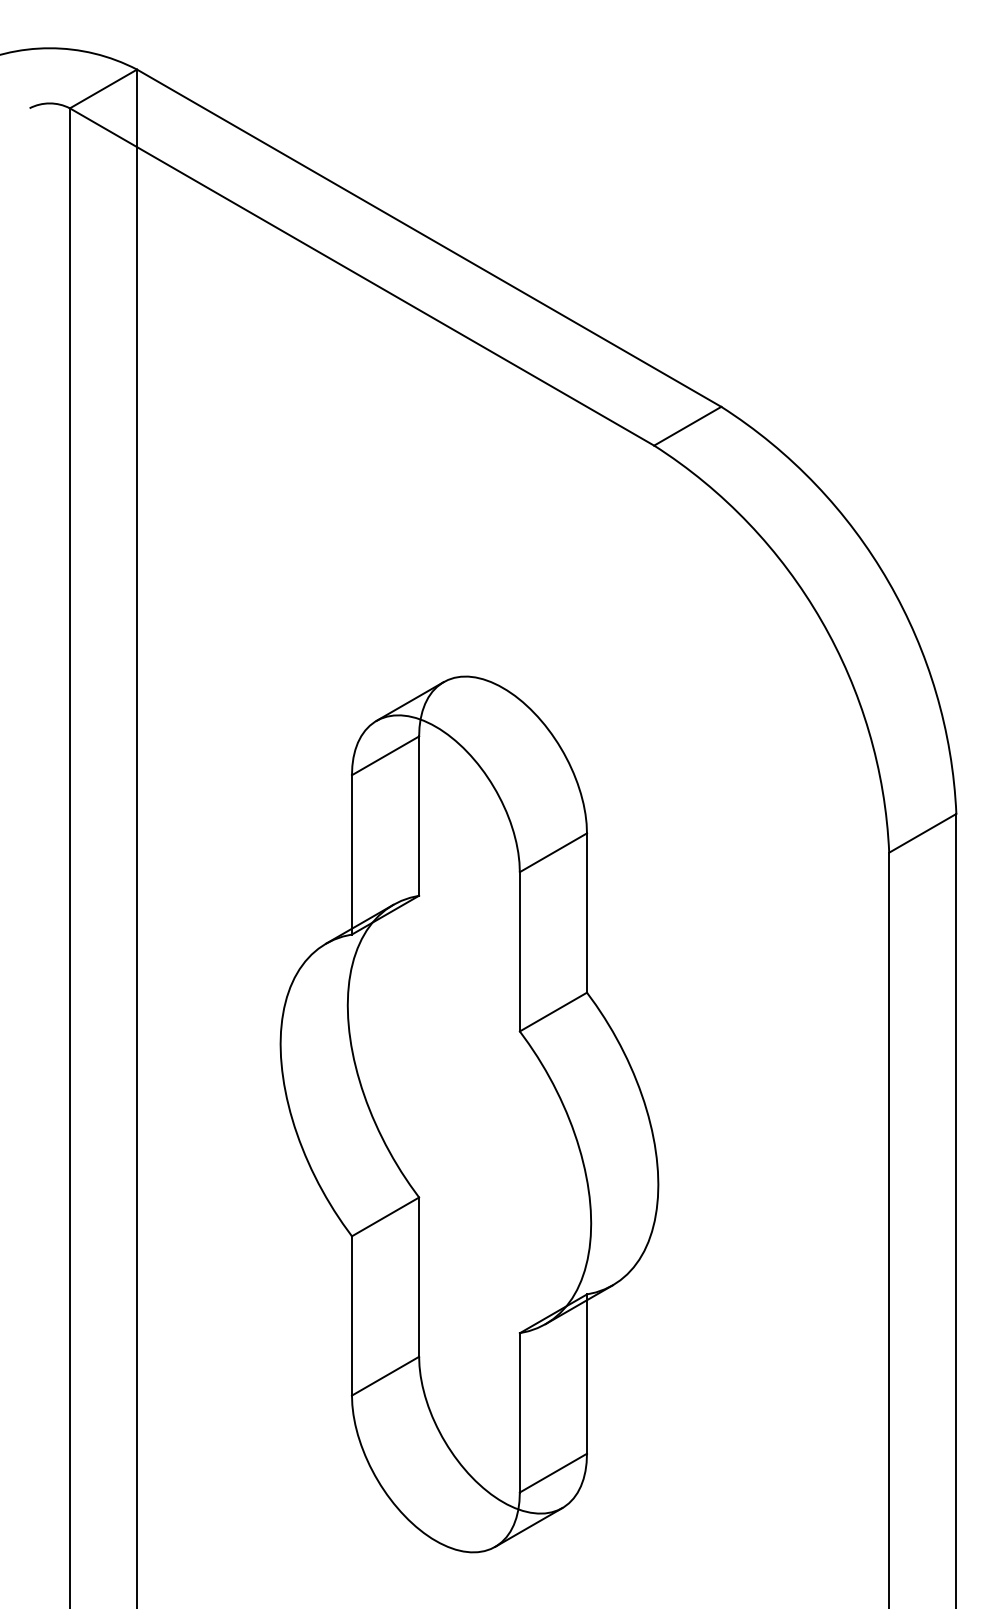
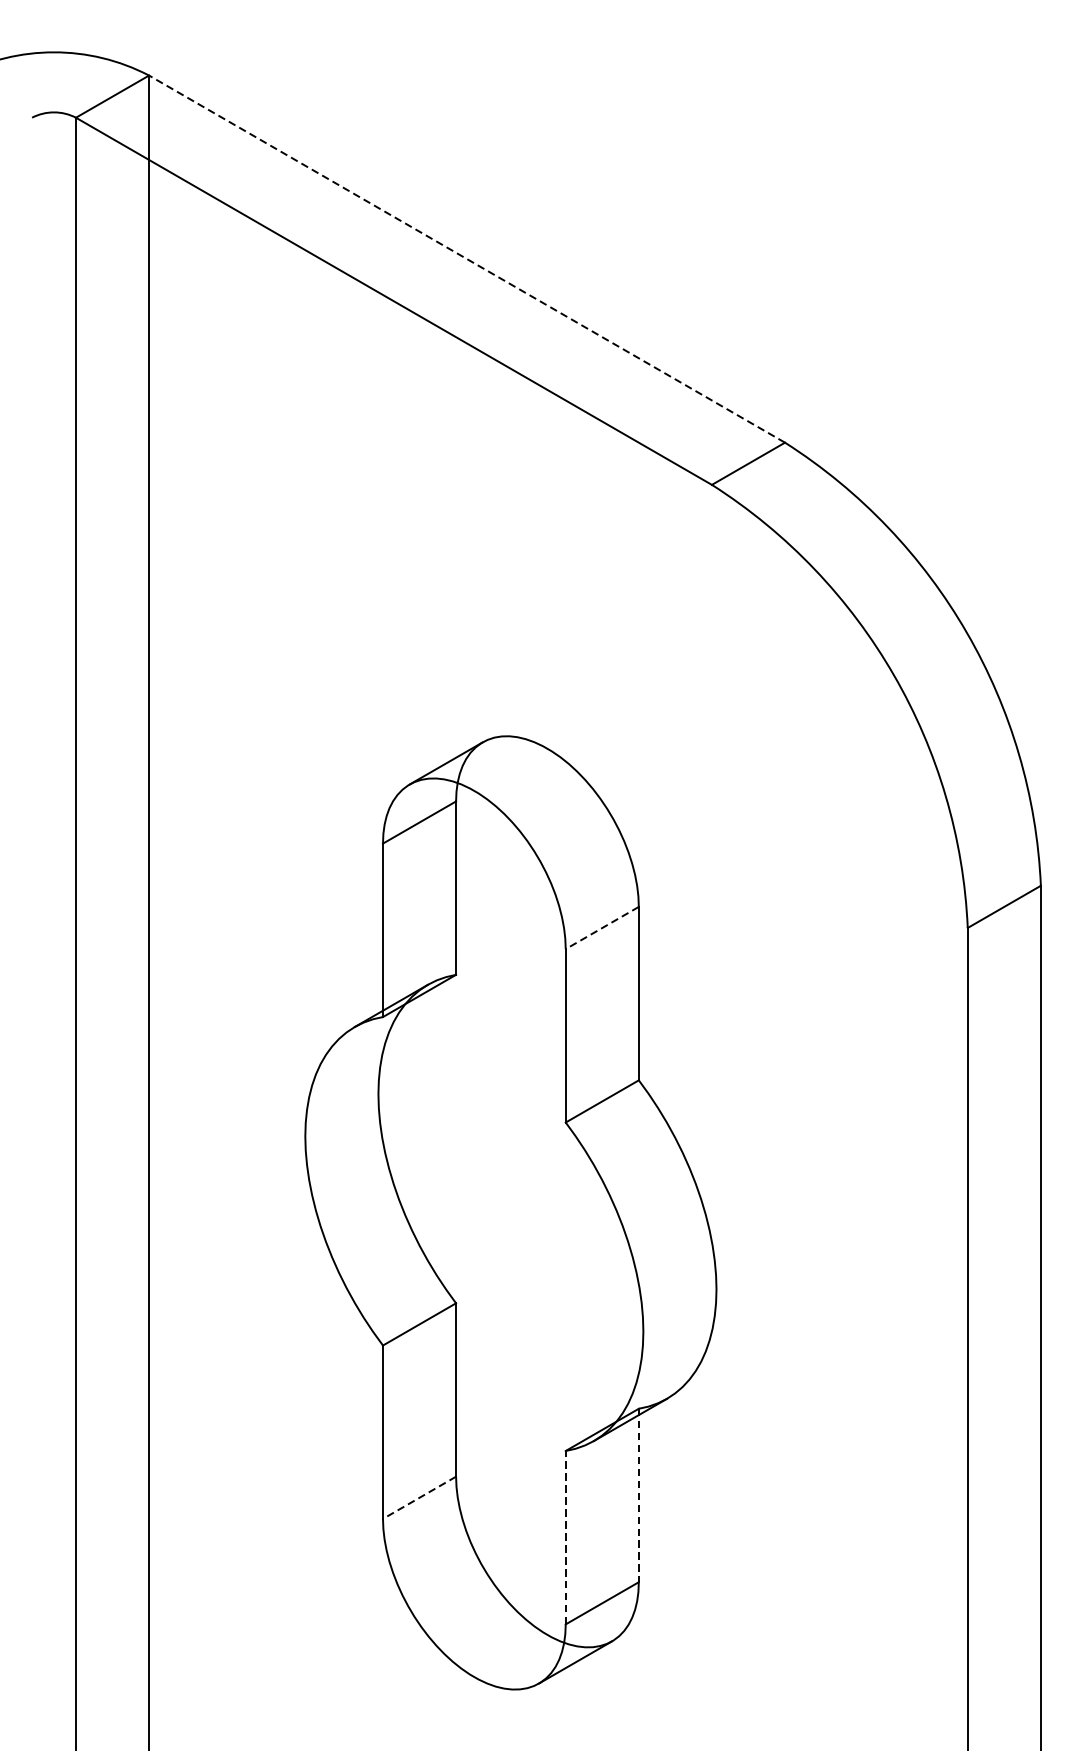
line: (428, 237) -> (466, 258), solid -> dashed
line: (553, 852) -> (602, 927), solid -> dashed
line: (587, 1374) -> (639, 1495), solid -> dashed
line: (385, 1376) -> (419, 1498), solid -> dashed
line: (519, 1412) -> (565, 1537), solid -> dashed

